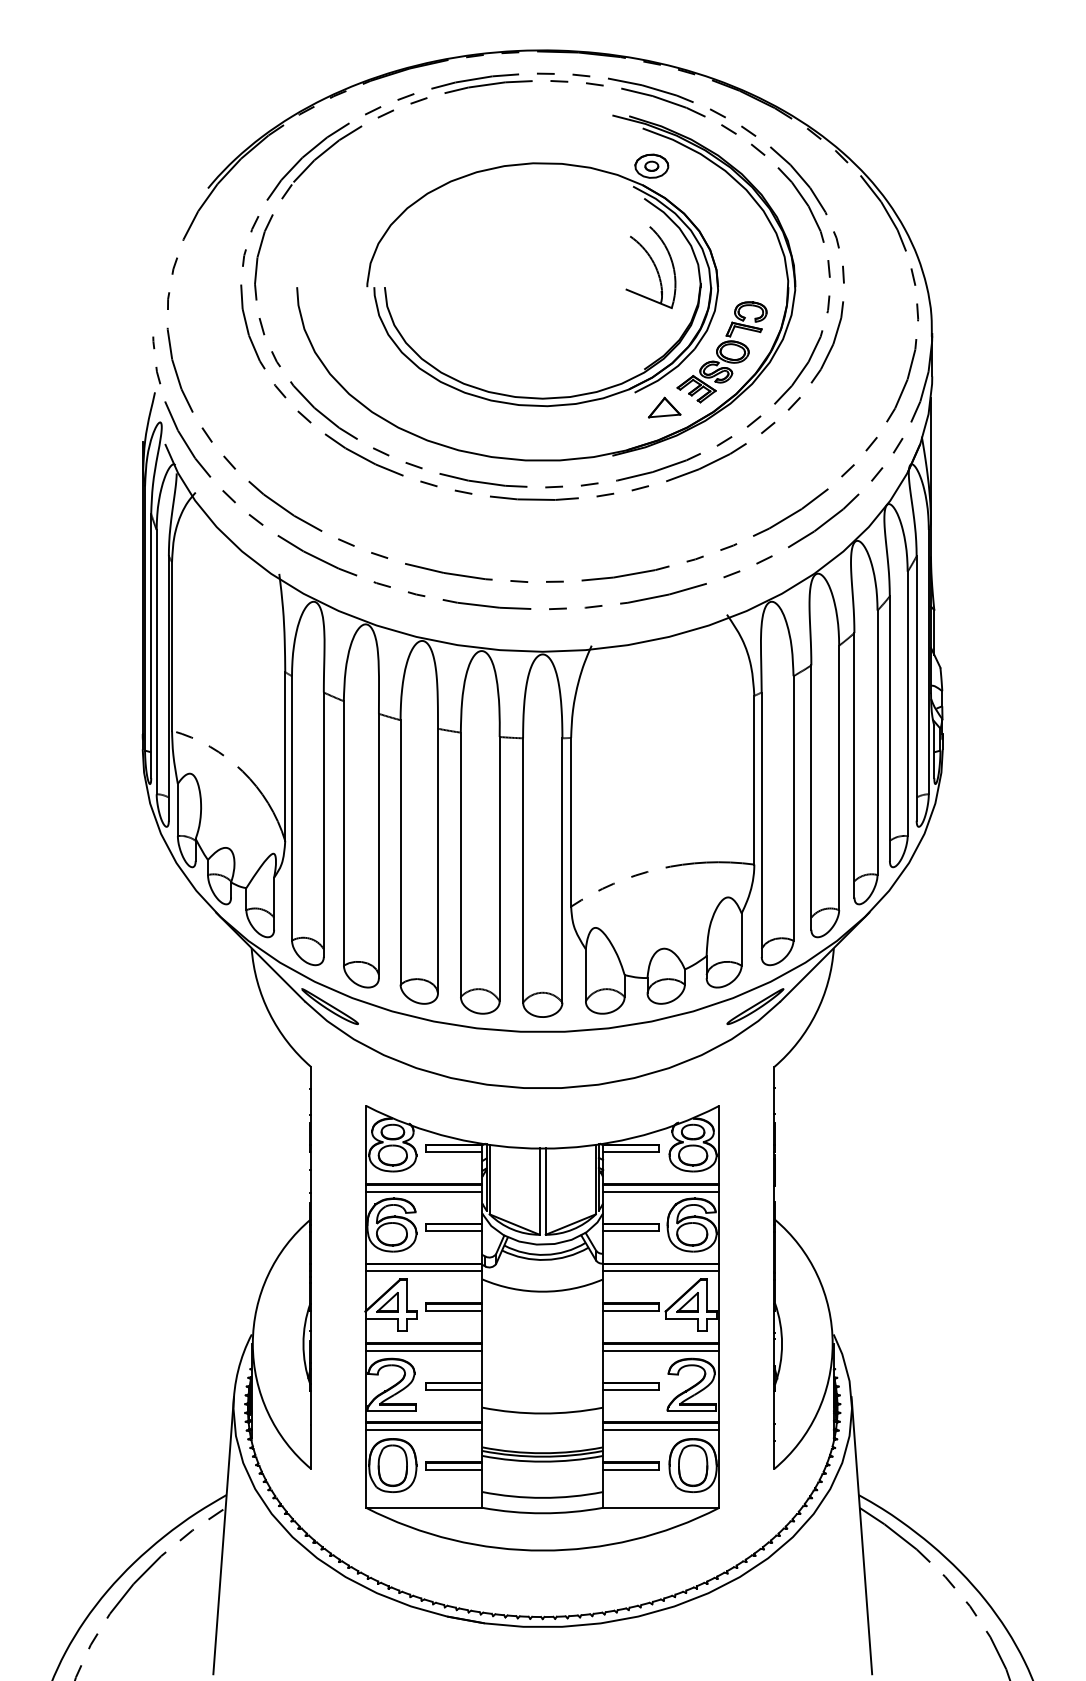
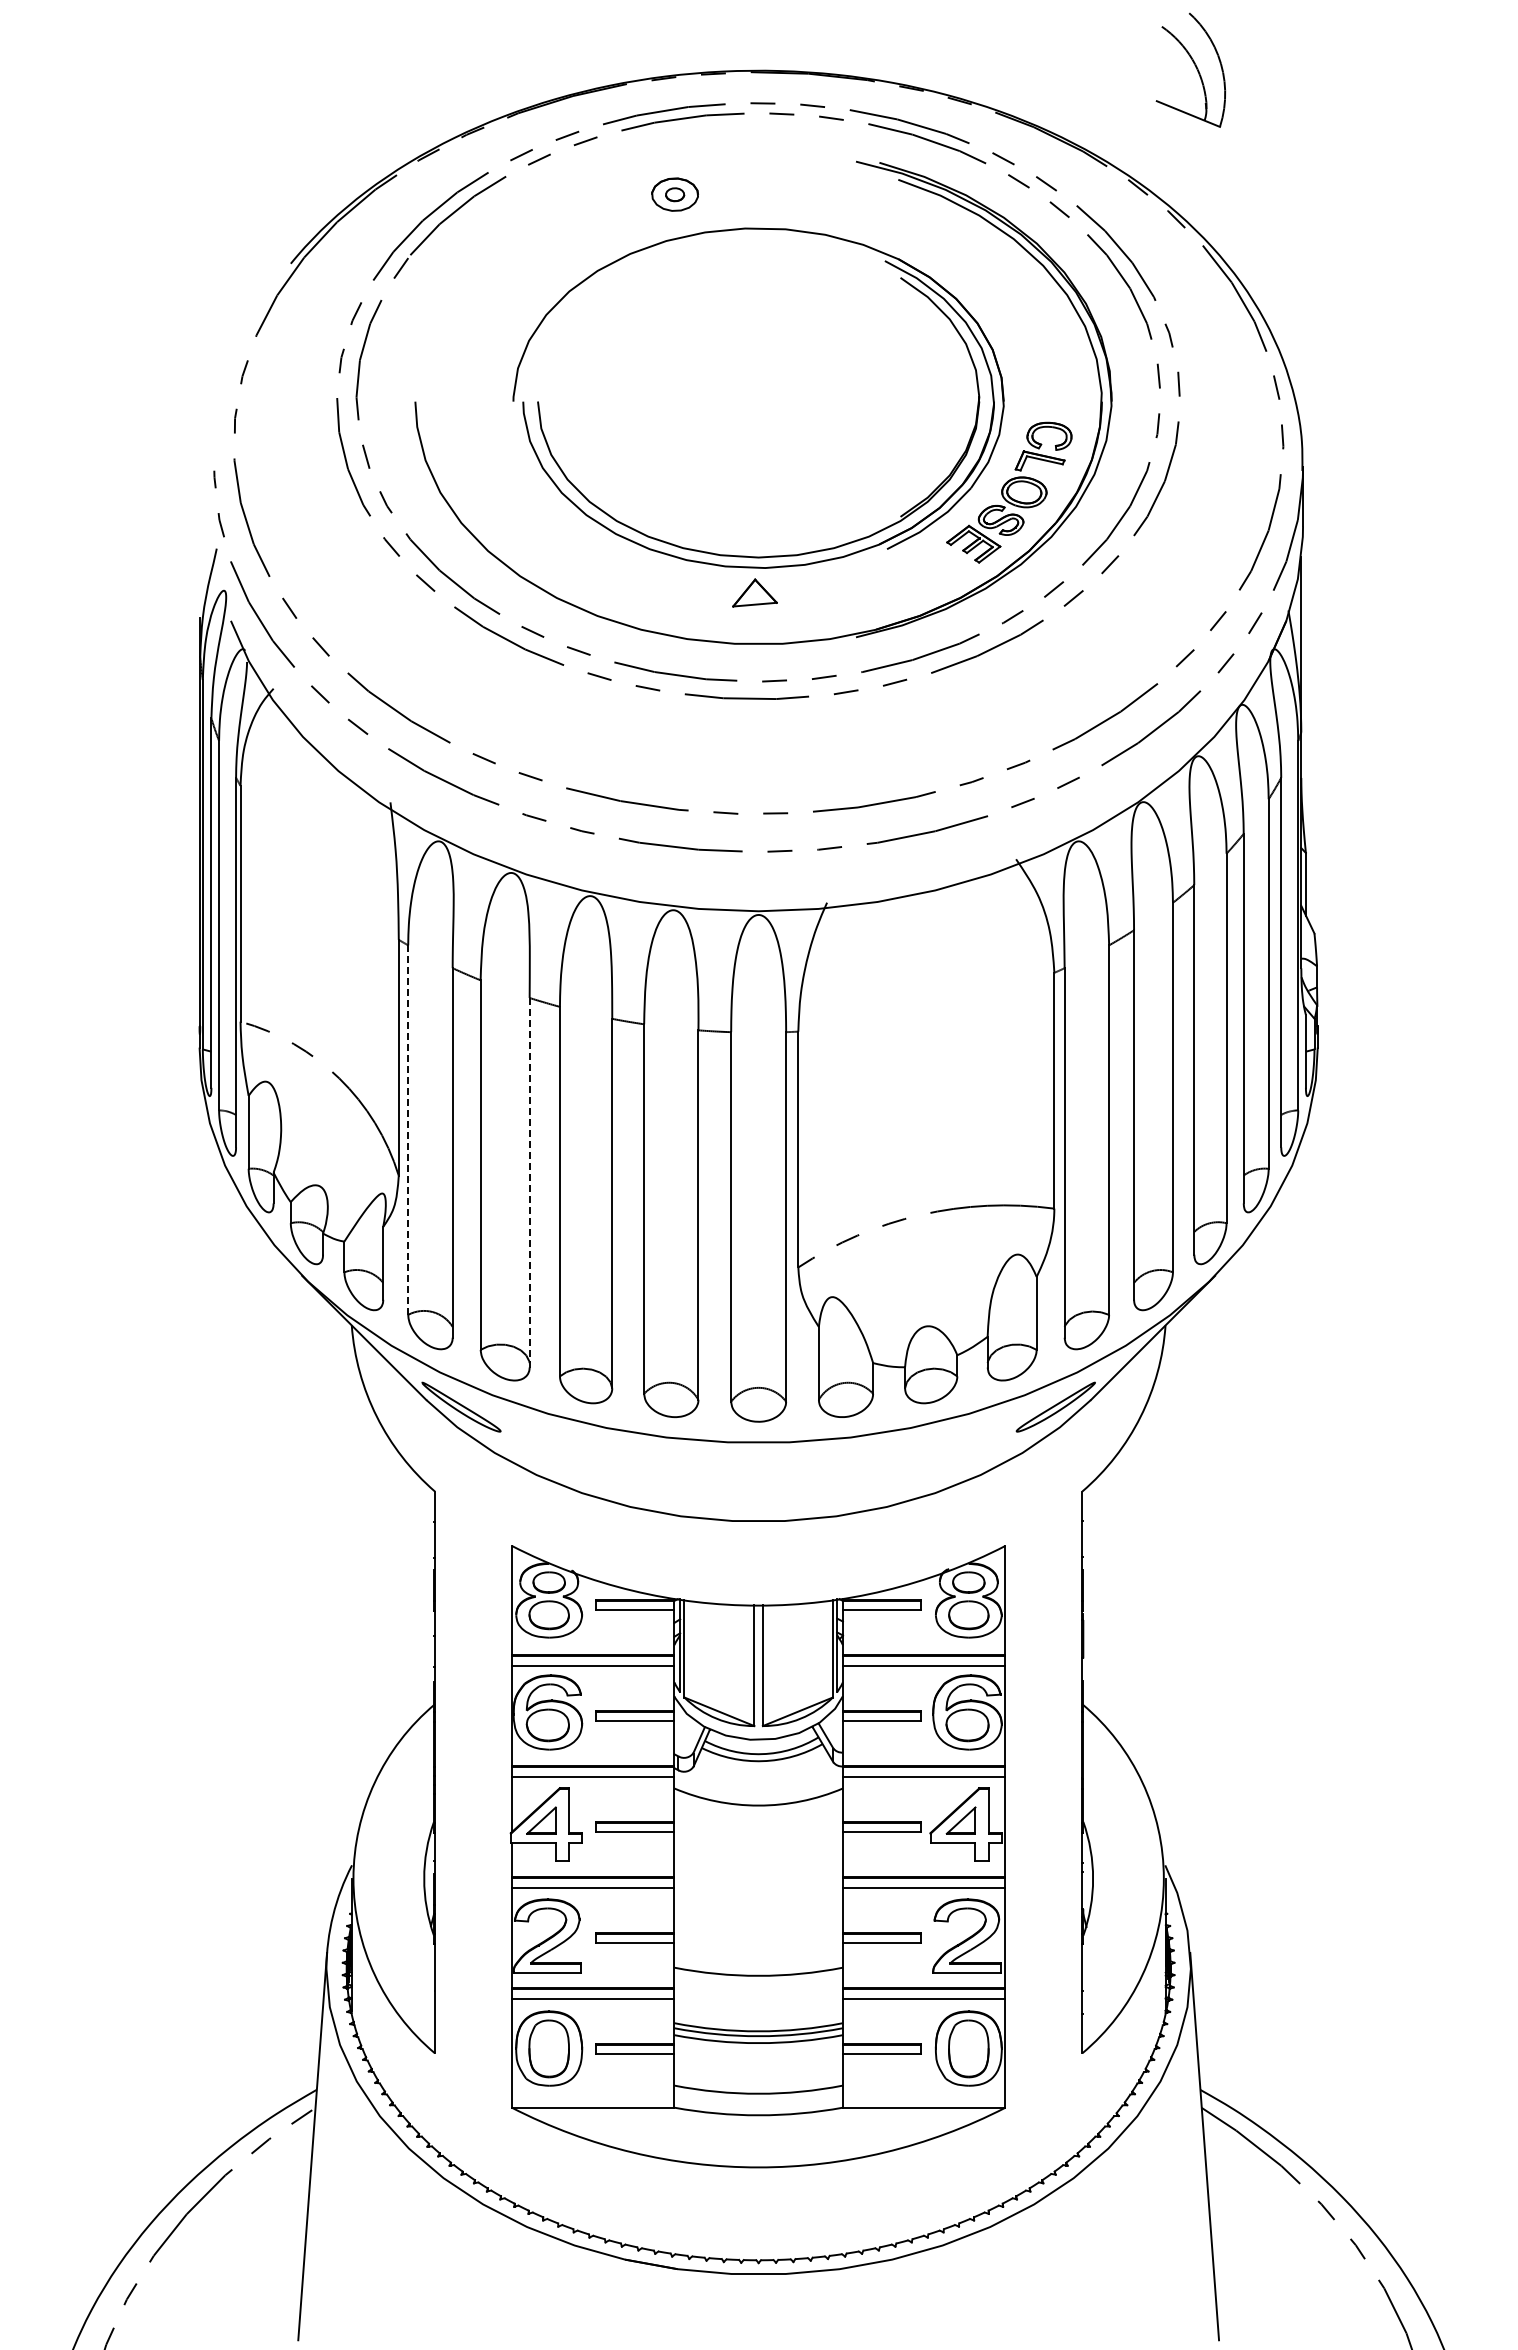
part: (651, 166) -> (674, 194), moved
part: (650, 267) -> (1190, 69), moved
part: (664, 407) -> (754, 592), moved
line: (292, 808) -> (408, 1130), solid -> dashed
line: (378, 845) -> (529, 1182), solid -> dashed

